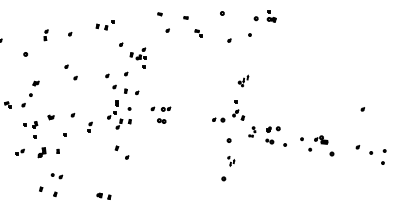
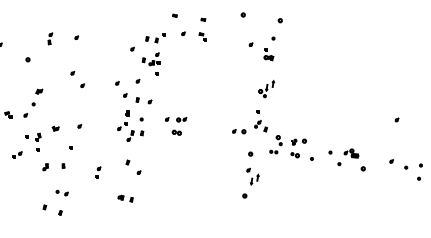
part: (271, 16) -> (268, 54), moved
part: (104, 25) -> (154, 37), moved
part: (198, 33) -> (202, 36), moved
part: (243, 80) -> (266, 88), size x1.43
part: (89, 126) -> (97, 171), moved
part: (252, 131) -> (276, 144), size x1.67
part: (19, 151) -> (16, 154), moved
part: (41, 152) -> (45, 167), size x0.62
part: (231, 161) -> (253, 177), size x1.67
part: (103, 195) -> (125, 197), moved

